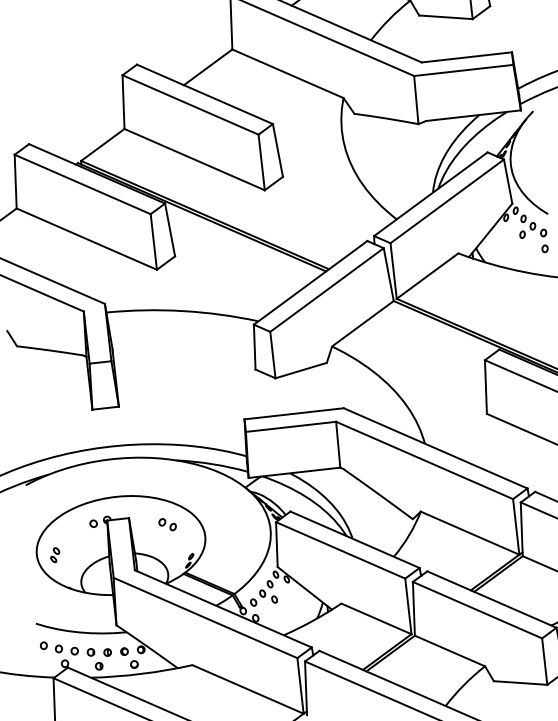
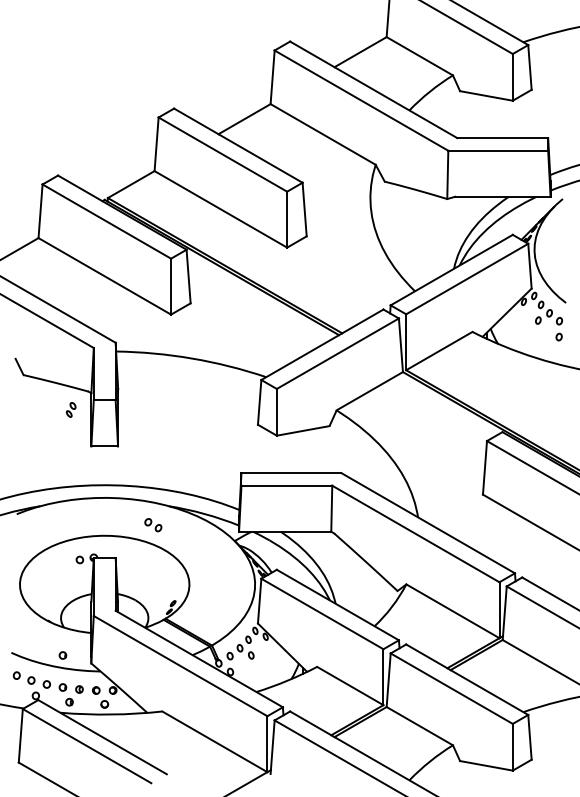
part: (167, 525) -> (153, 525), moved
part: (54, 554) -> (70, 409), moved
part: (86, 620) -> (62, 655), added

